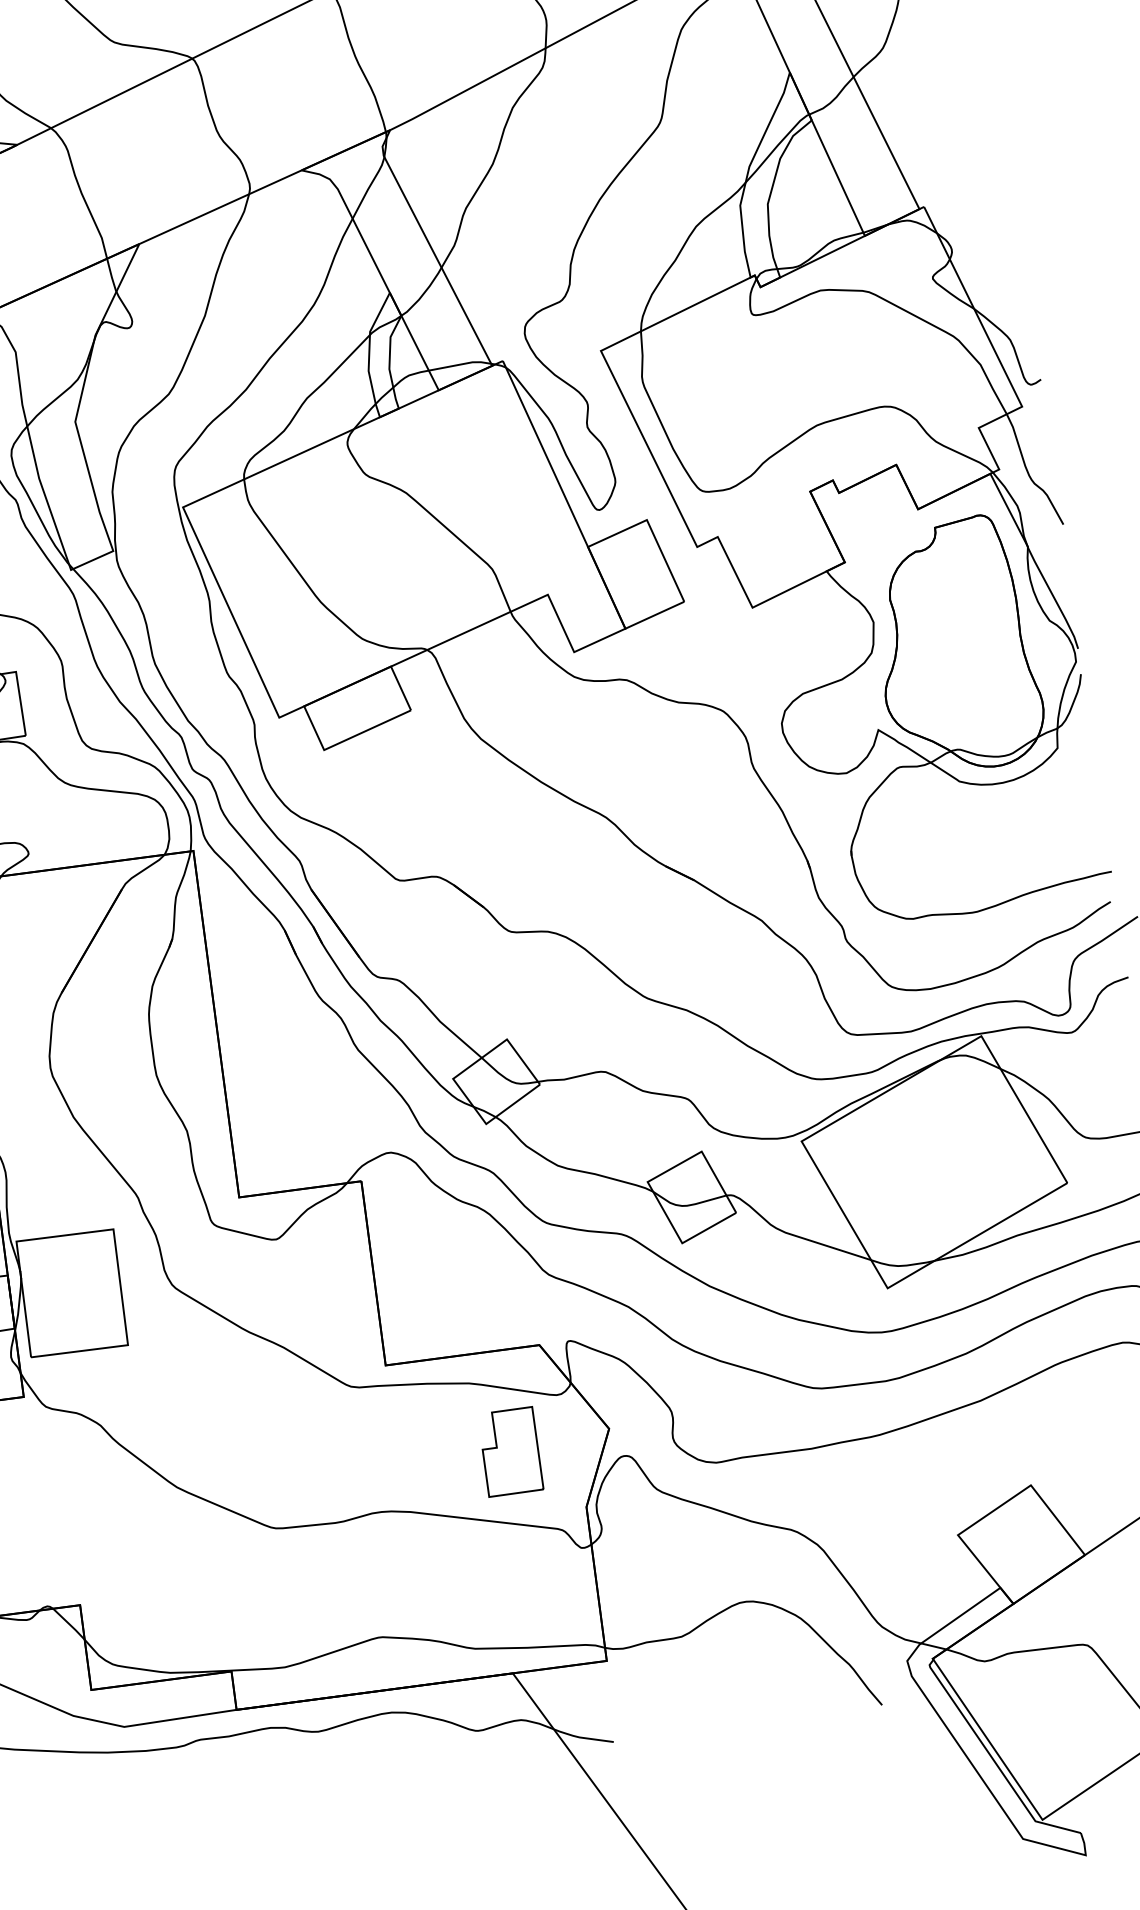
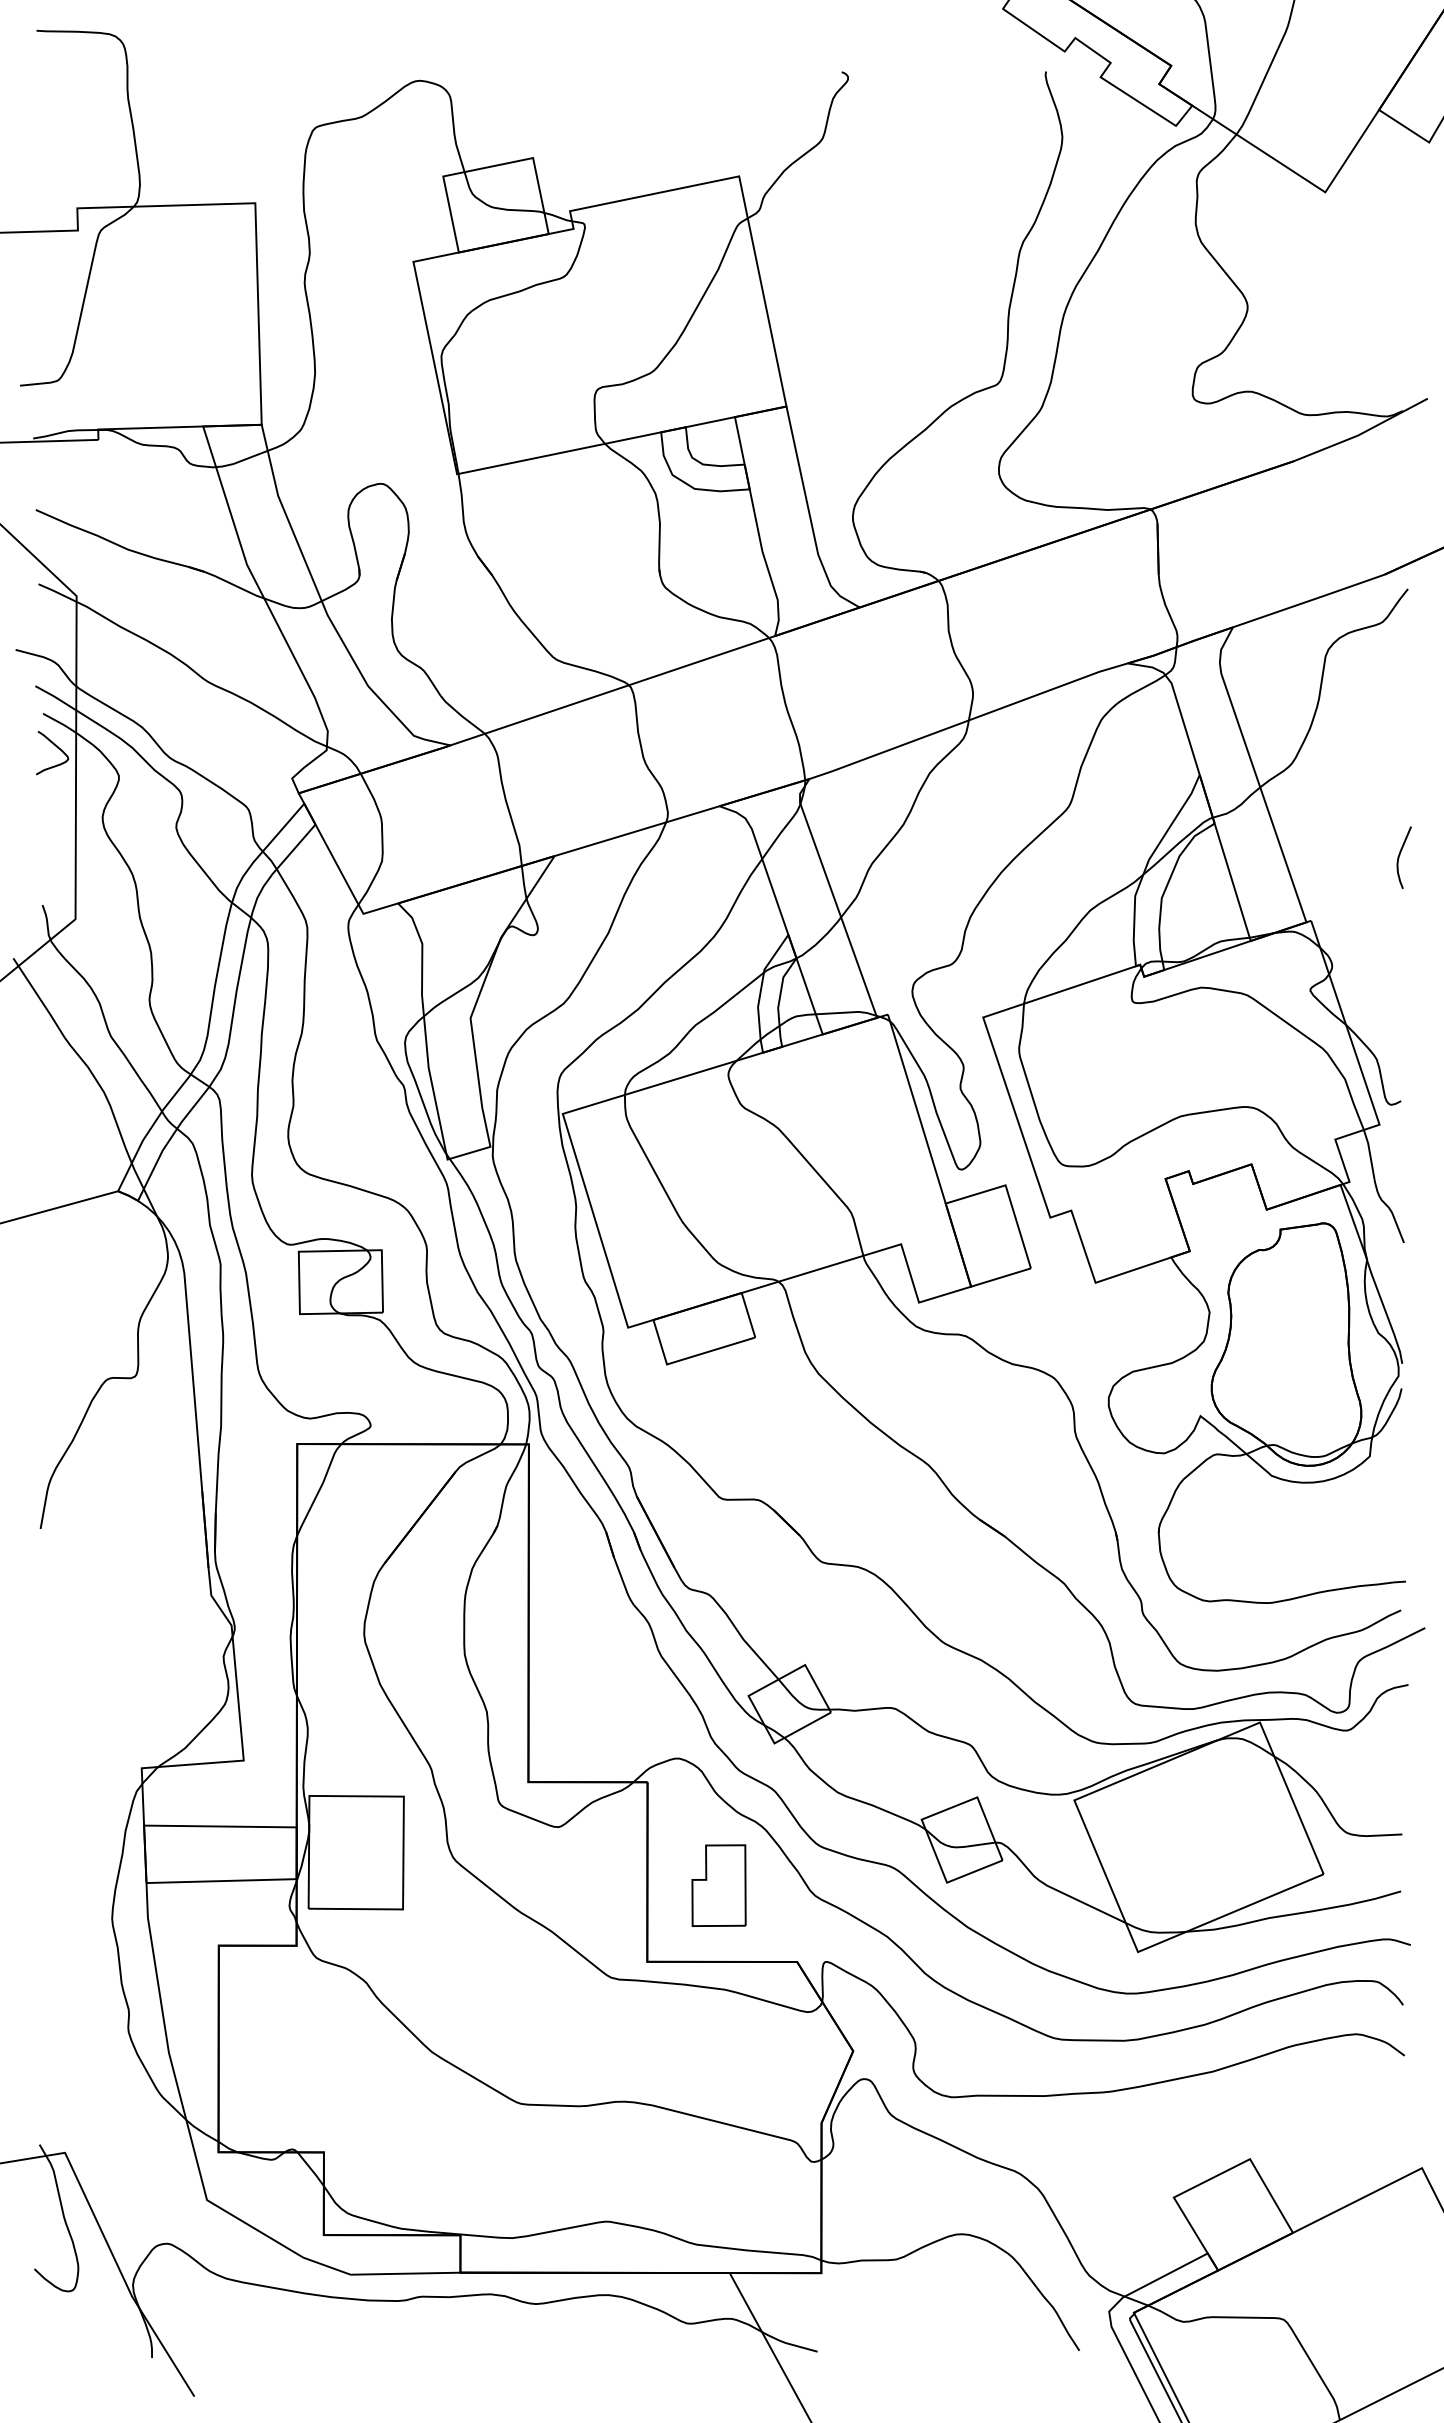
curve: (1006, 127) -> (1400, 855), added
part: (510, 1451) -> (718, 1885), moved

